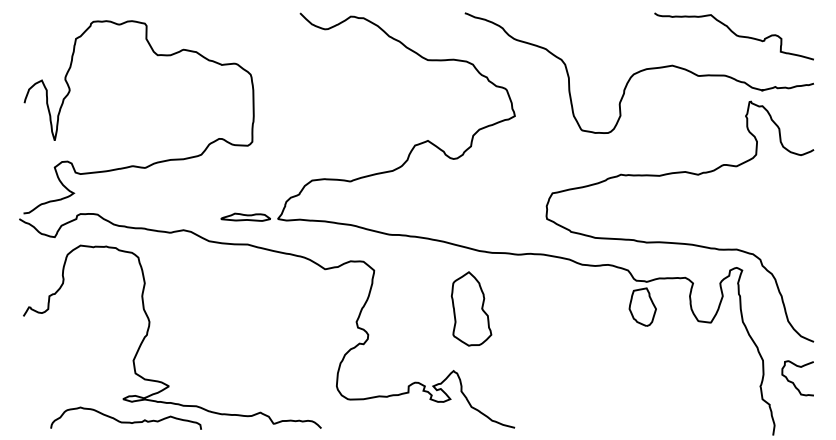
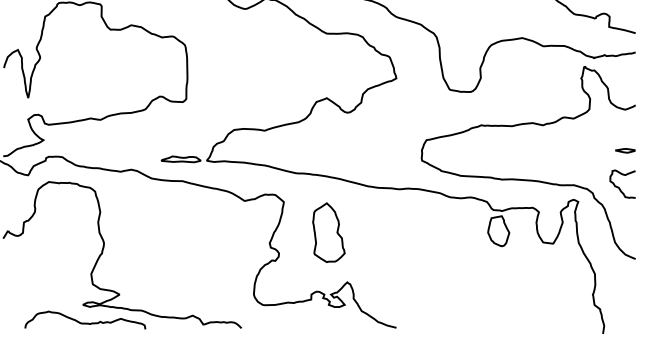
curve: (800, 205) -> (624, 149), added
part: (471, 308) -> (328, 232), moved
curve: (793, 382) -> (619, 187), moved

